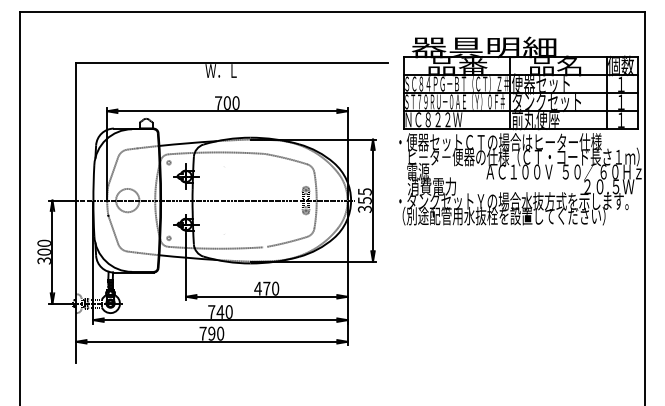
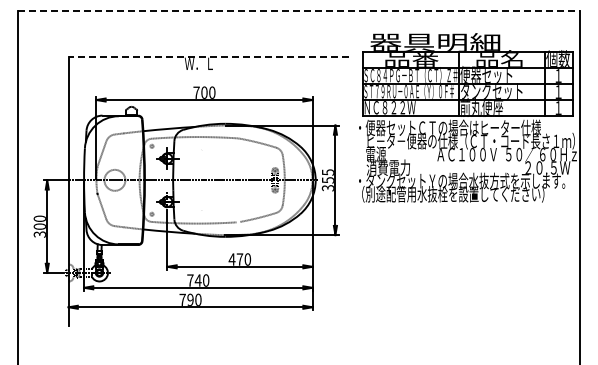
line: (333, 12) -> (299, 11), solid -> dashed
line: (231, 62) -> (208, 56), solid -> dashed

